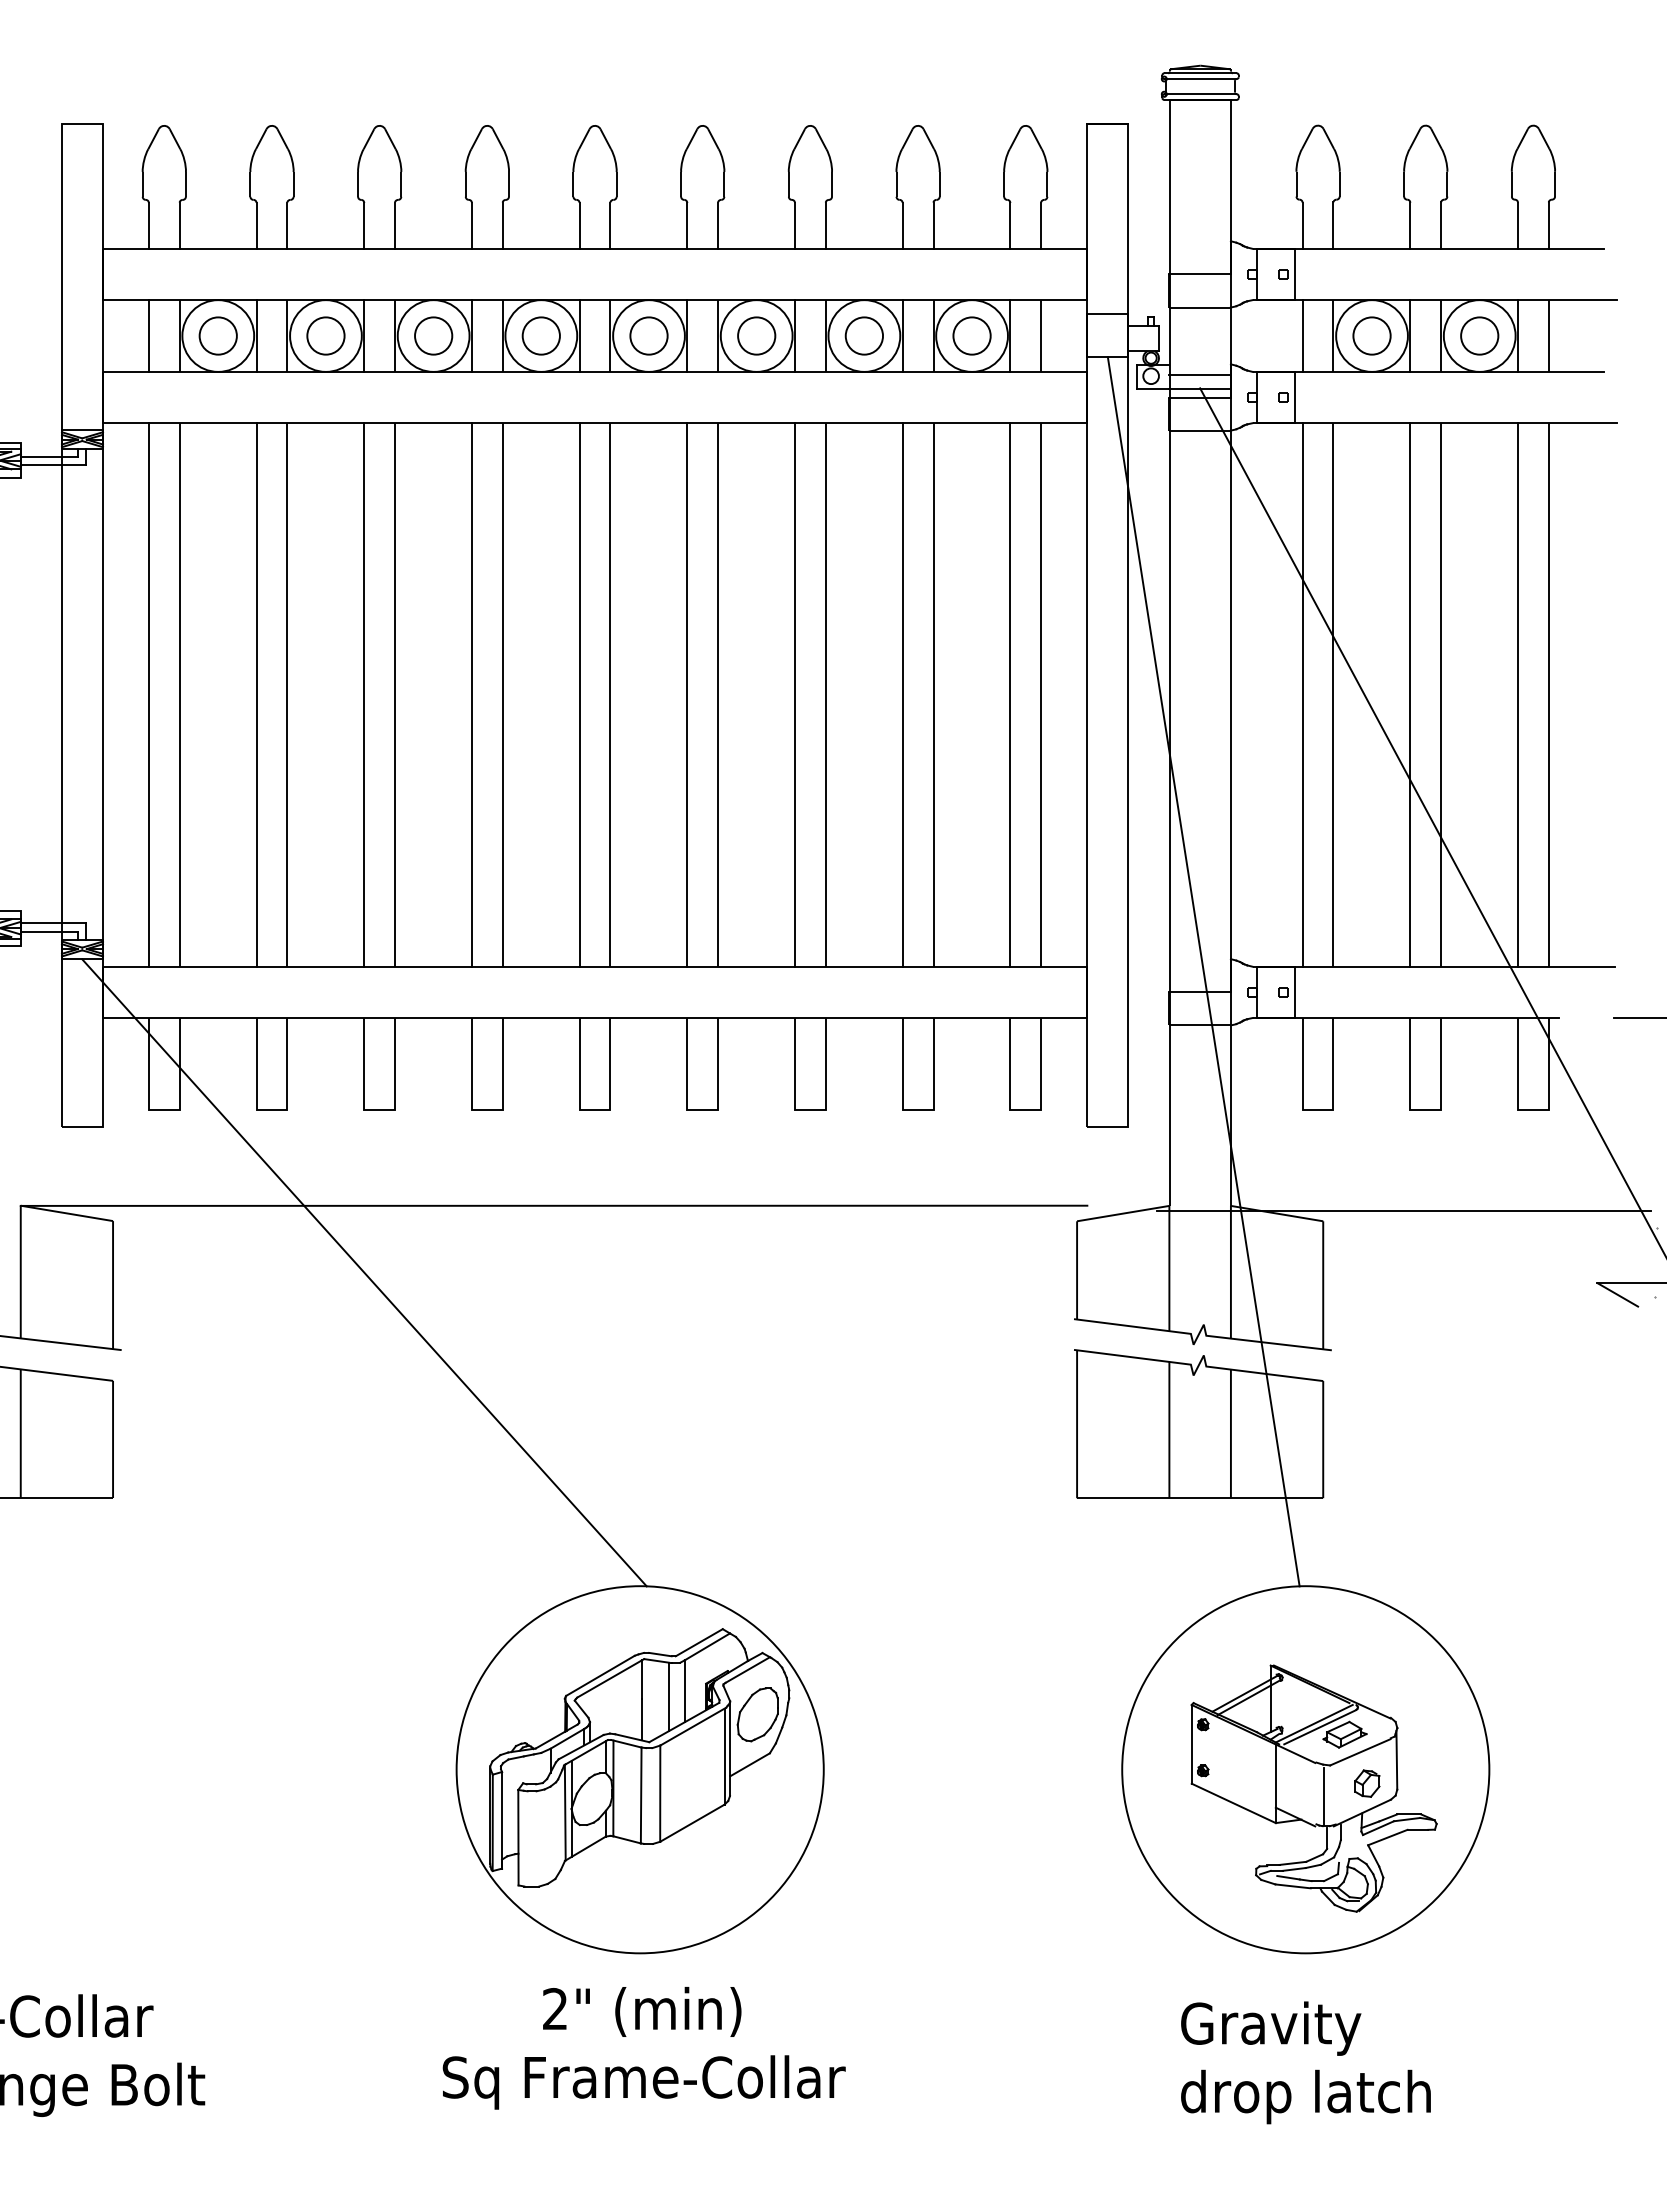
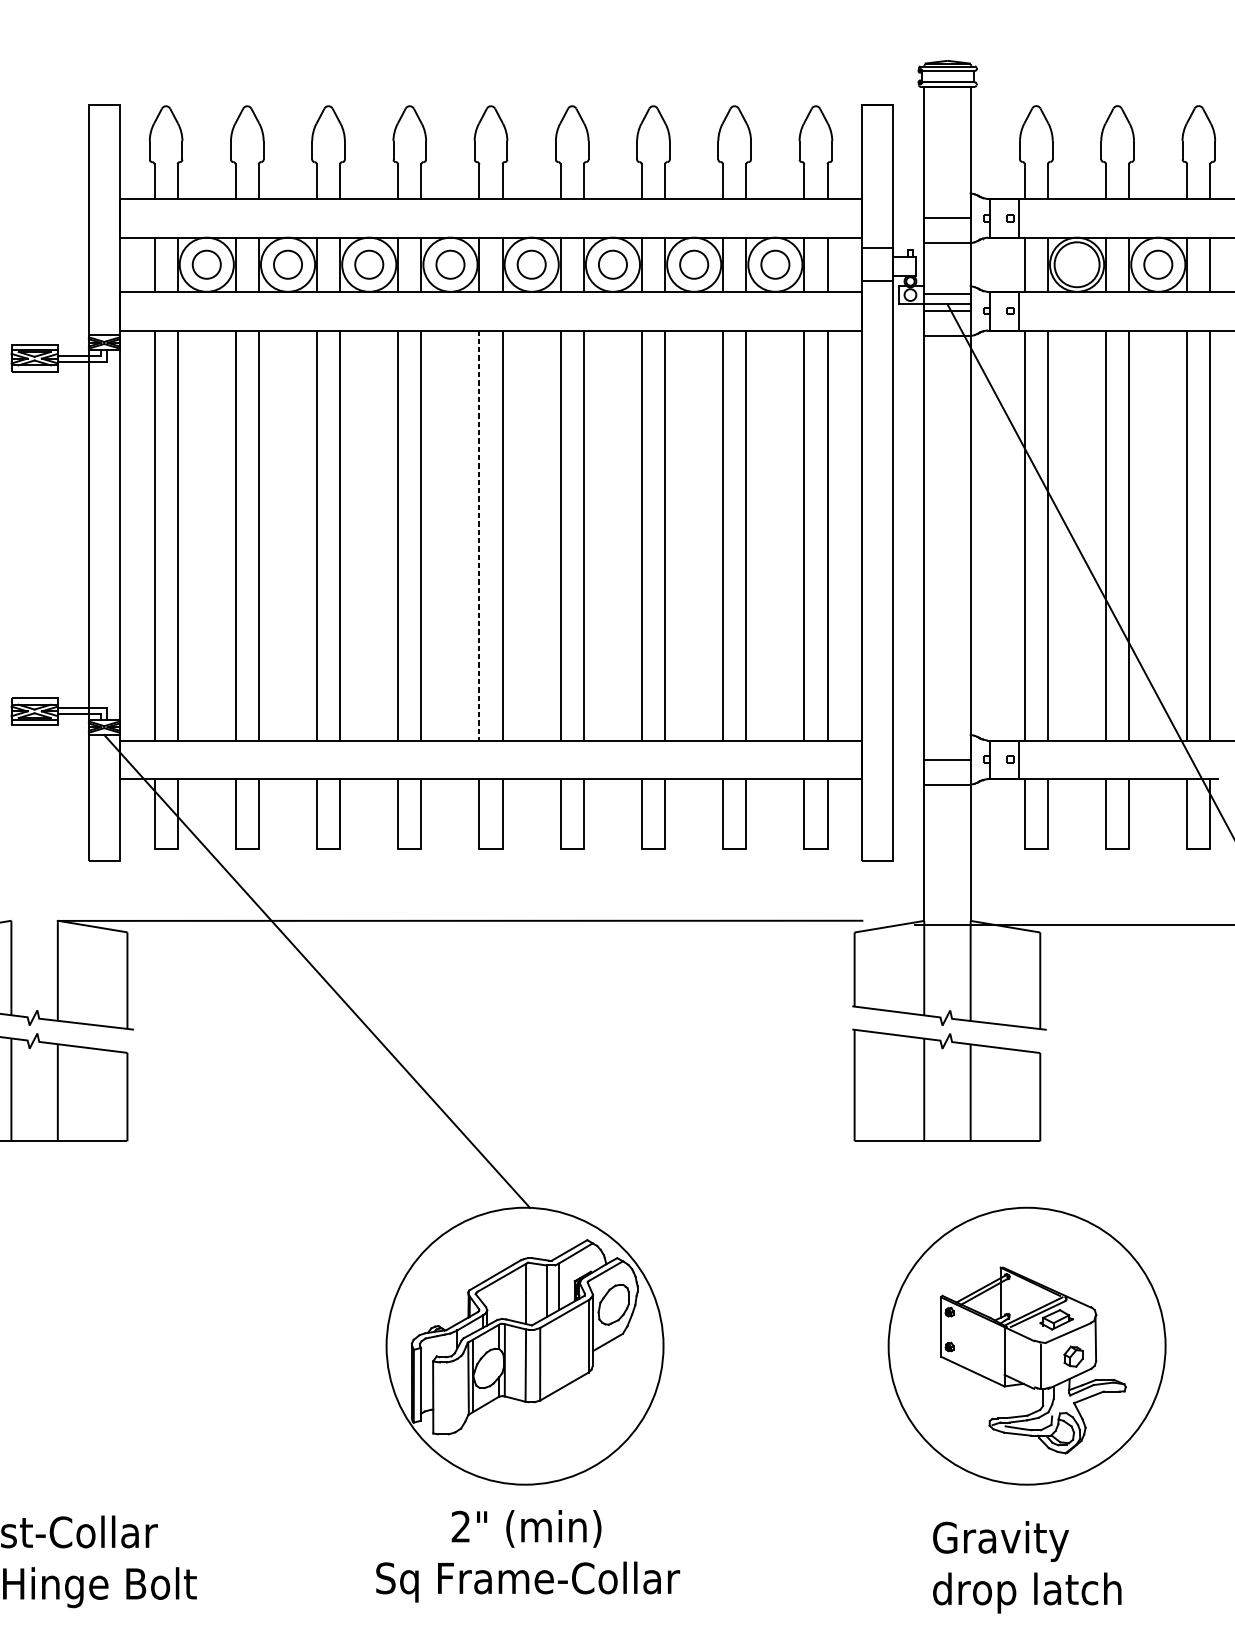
circle: (1371, 335) -> (1076, 264), size x1.6
line: (579, 694) -> (479, 535), solid -> dashed
line: (1203, 971) -> (949, 744), removed

